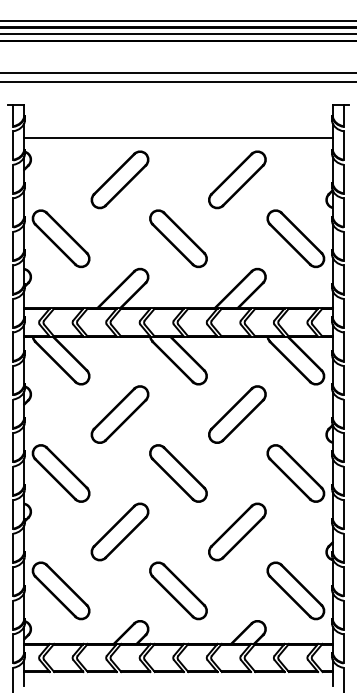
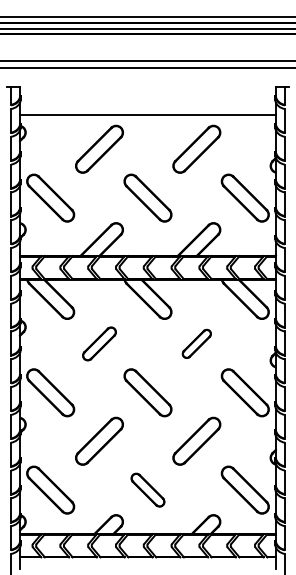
part: (119, 414) -> (99, 343), size x0.7
part: (237, 414) -> (196, 343), size x0.6
part: (178, 590) -> (148, 489), size x0.7

